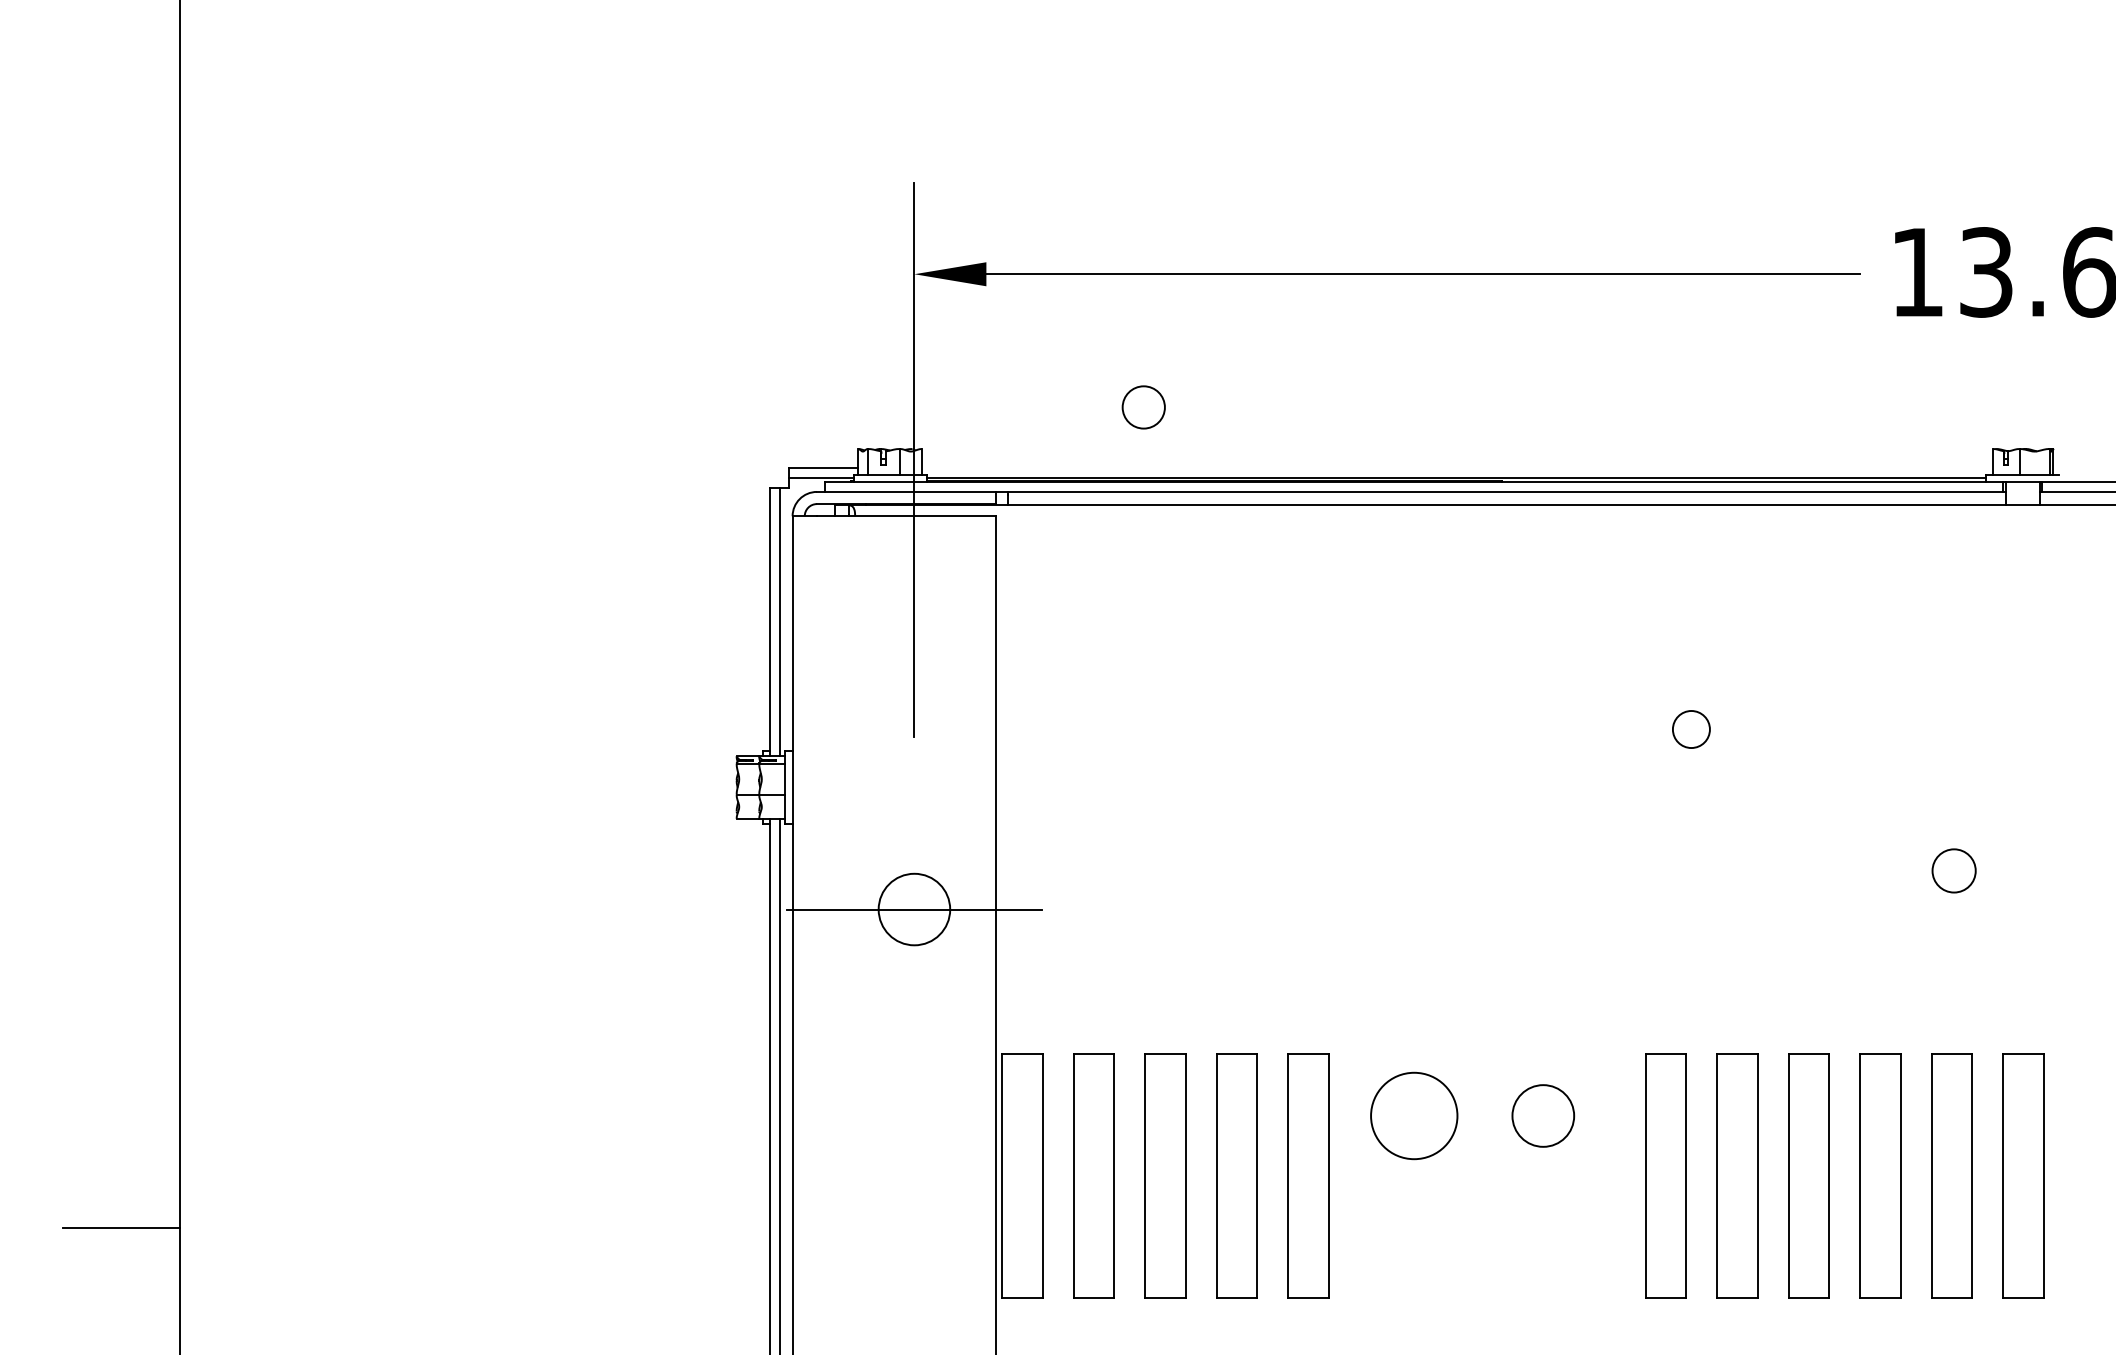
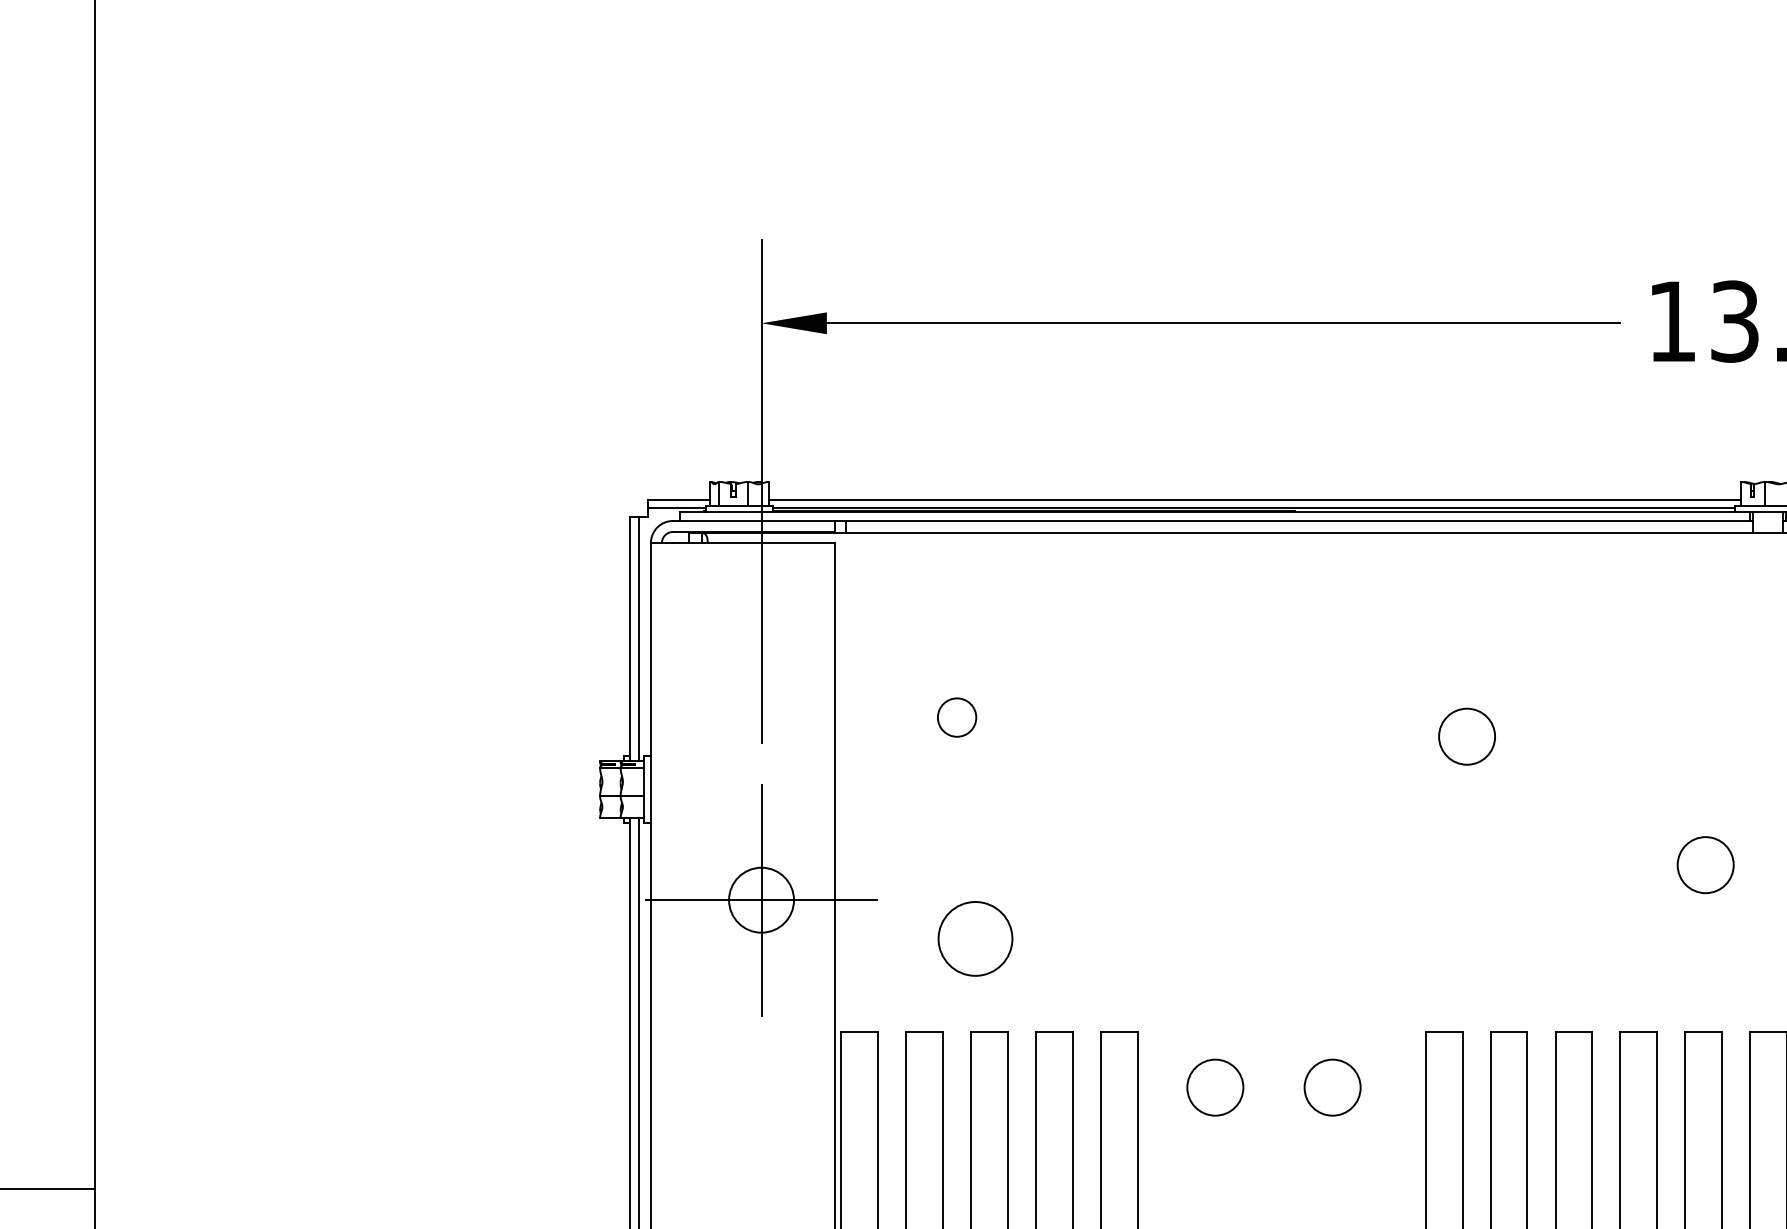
circle: (1143, 407) -> (956, 717), moved
line: (1457, 468) -> (1254, 499), added
circle: (1691, 729) -> (1467, 736), size x1.67
circle: (1954, 870) -> (1706, 864), size x1.43
line: (914, 909) -> (761, 900), added
circle: (1149, 951) -> (975, 938), added
circle: (1413, 1115) -> (1214, 1087), size x0.71

